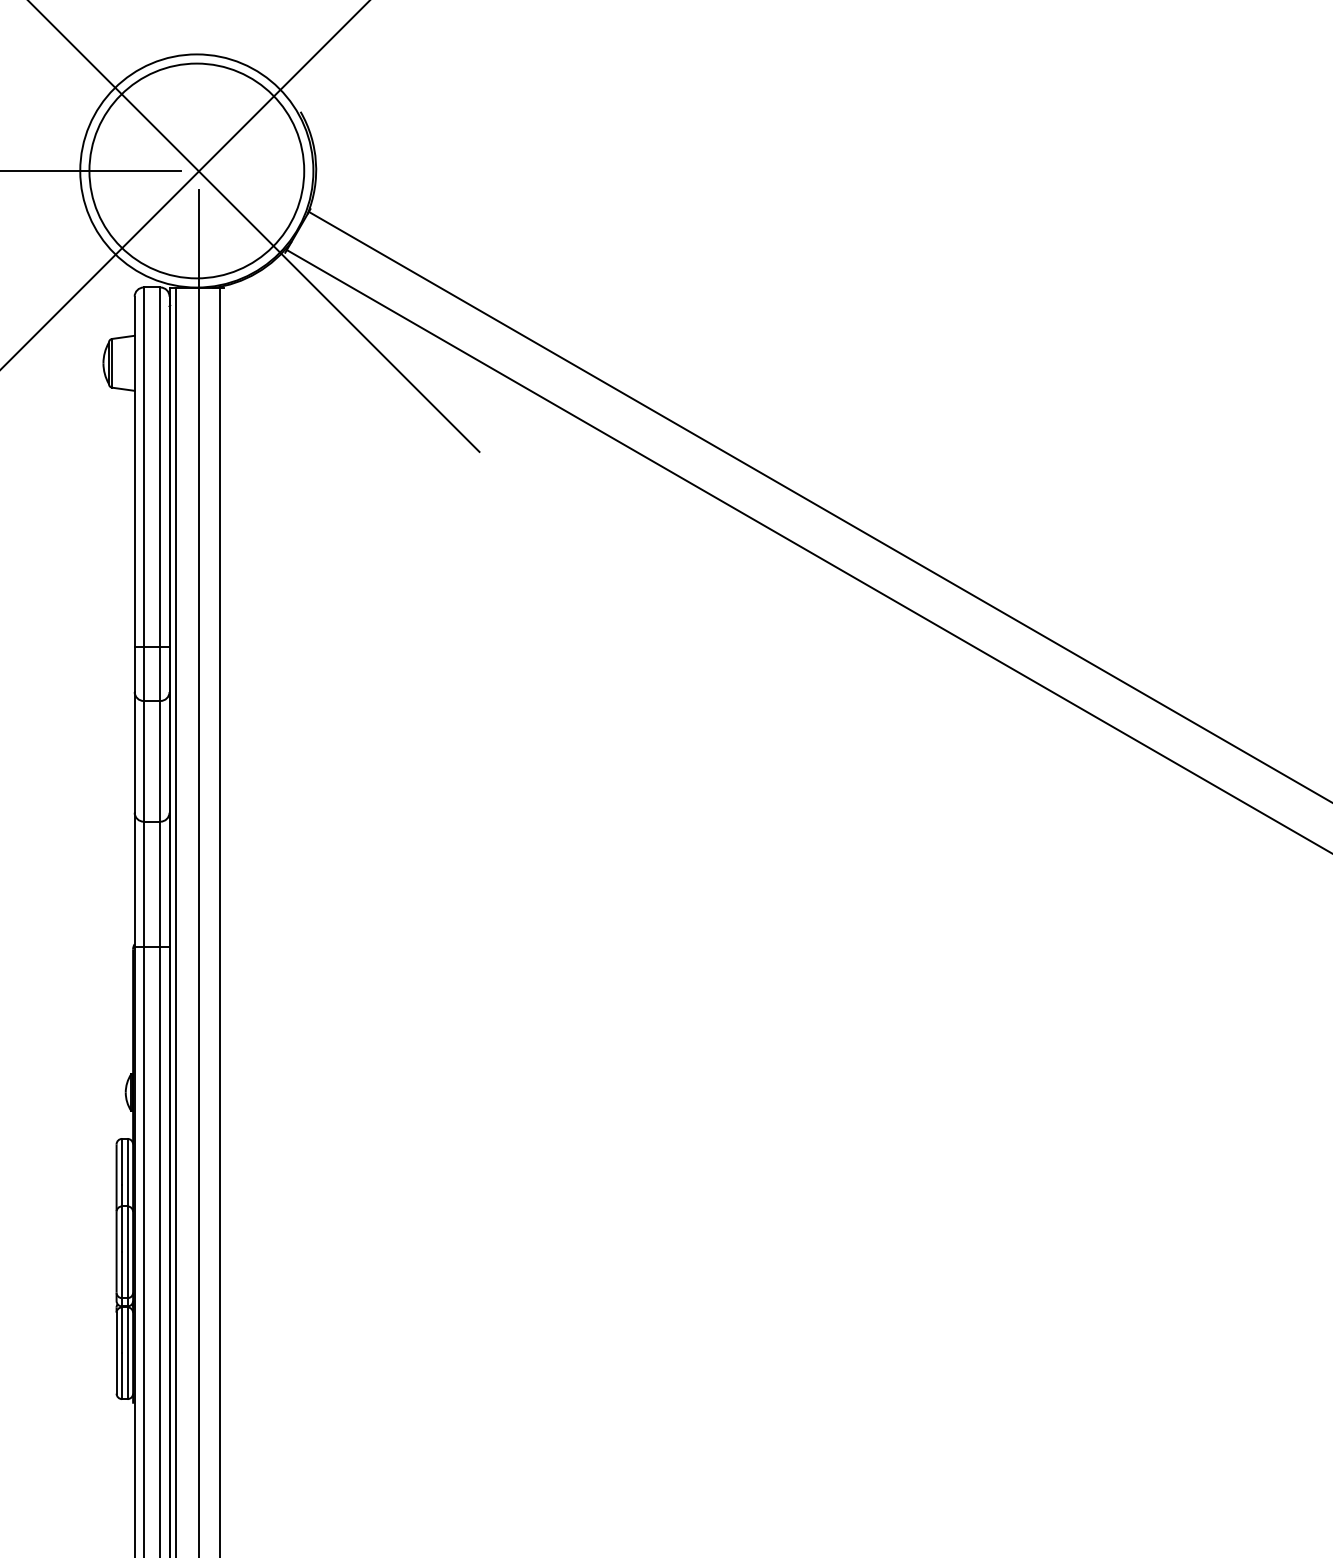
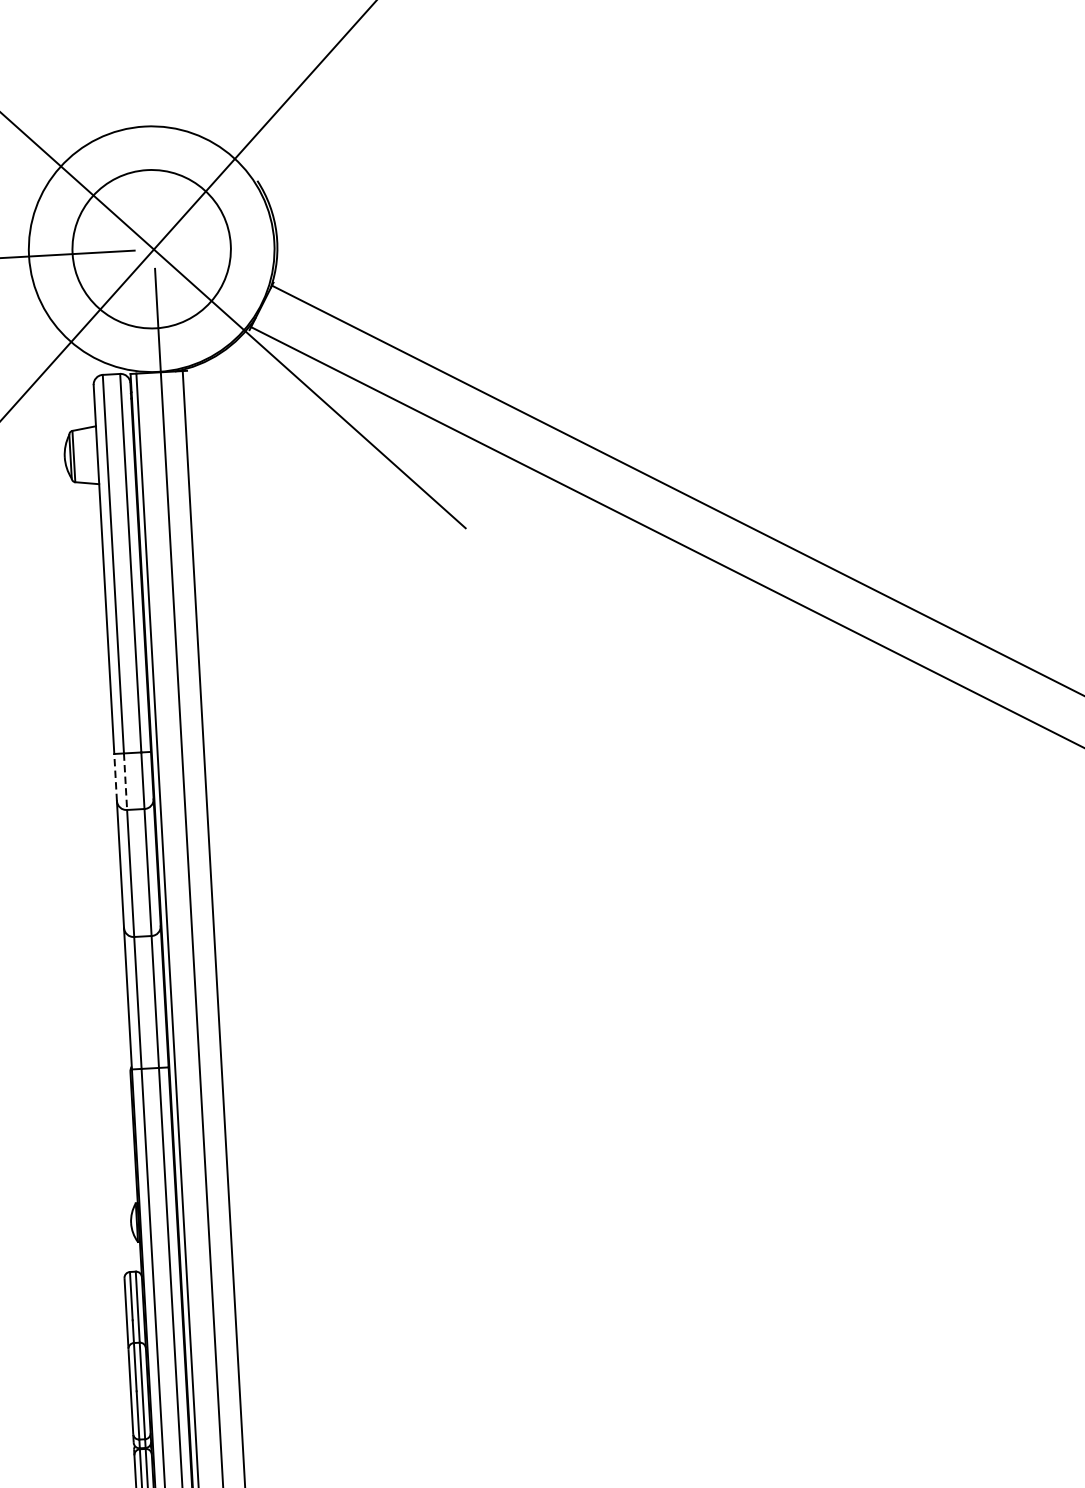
circle: (196, 170) -> (151, 248), size x0.7
line: (134, 669) -> (115, 777), solid -> dashed
line: (143, 674) -> (125, 782), solid -> dashed

